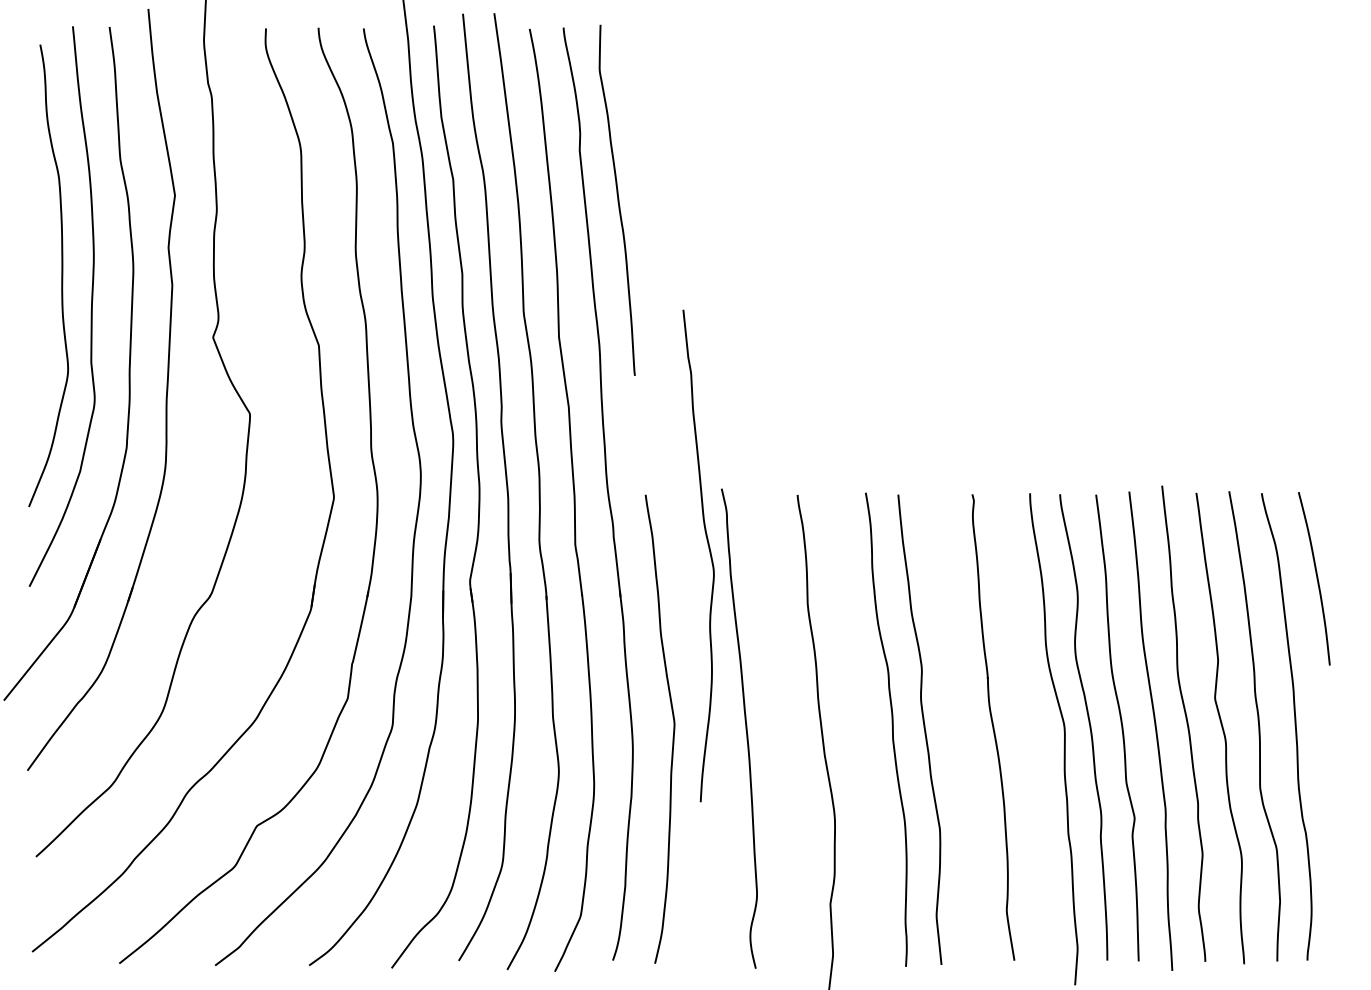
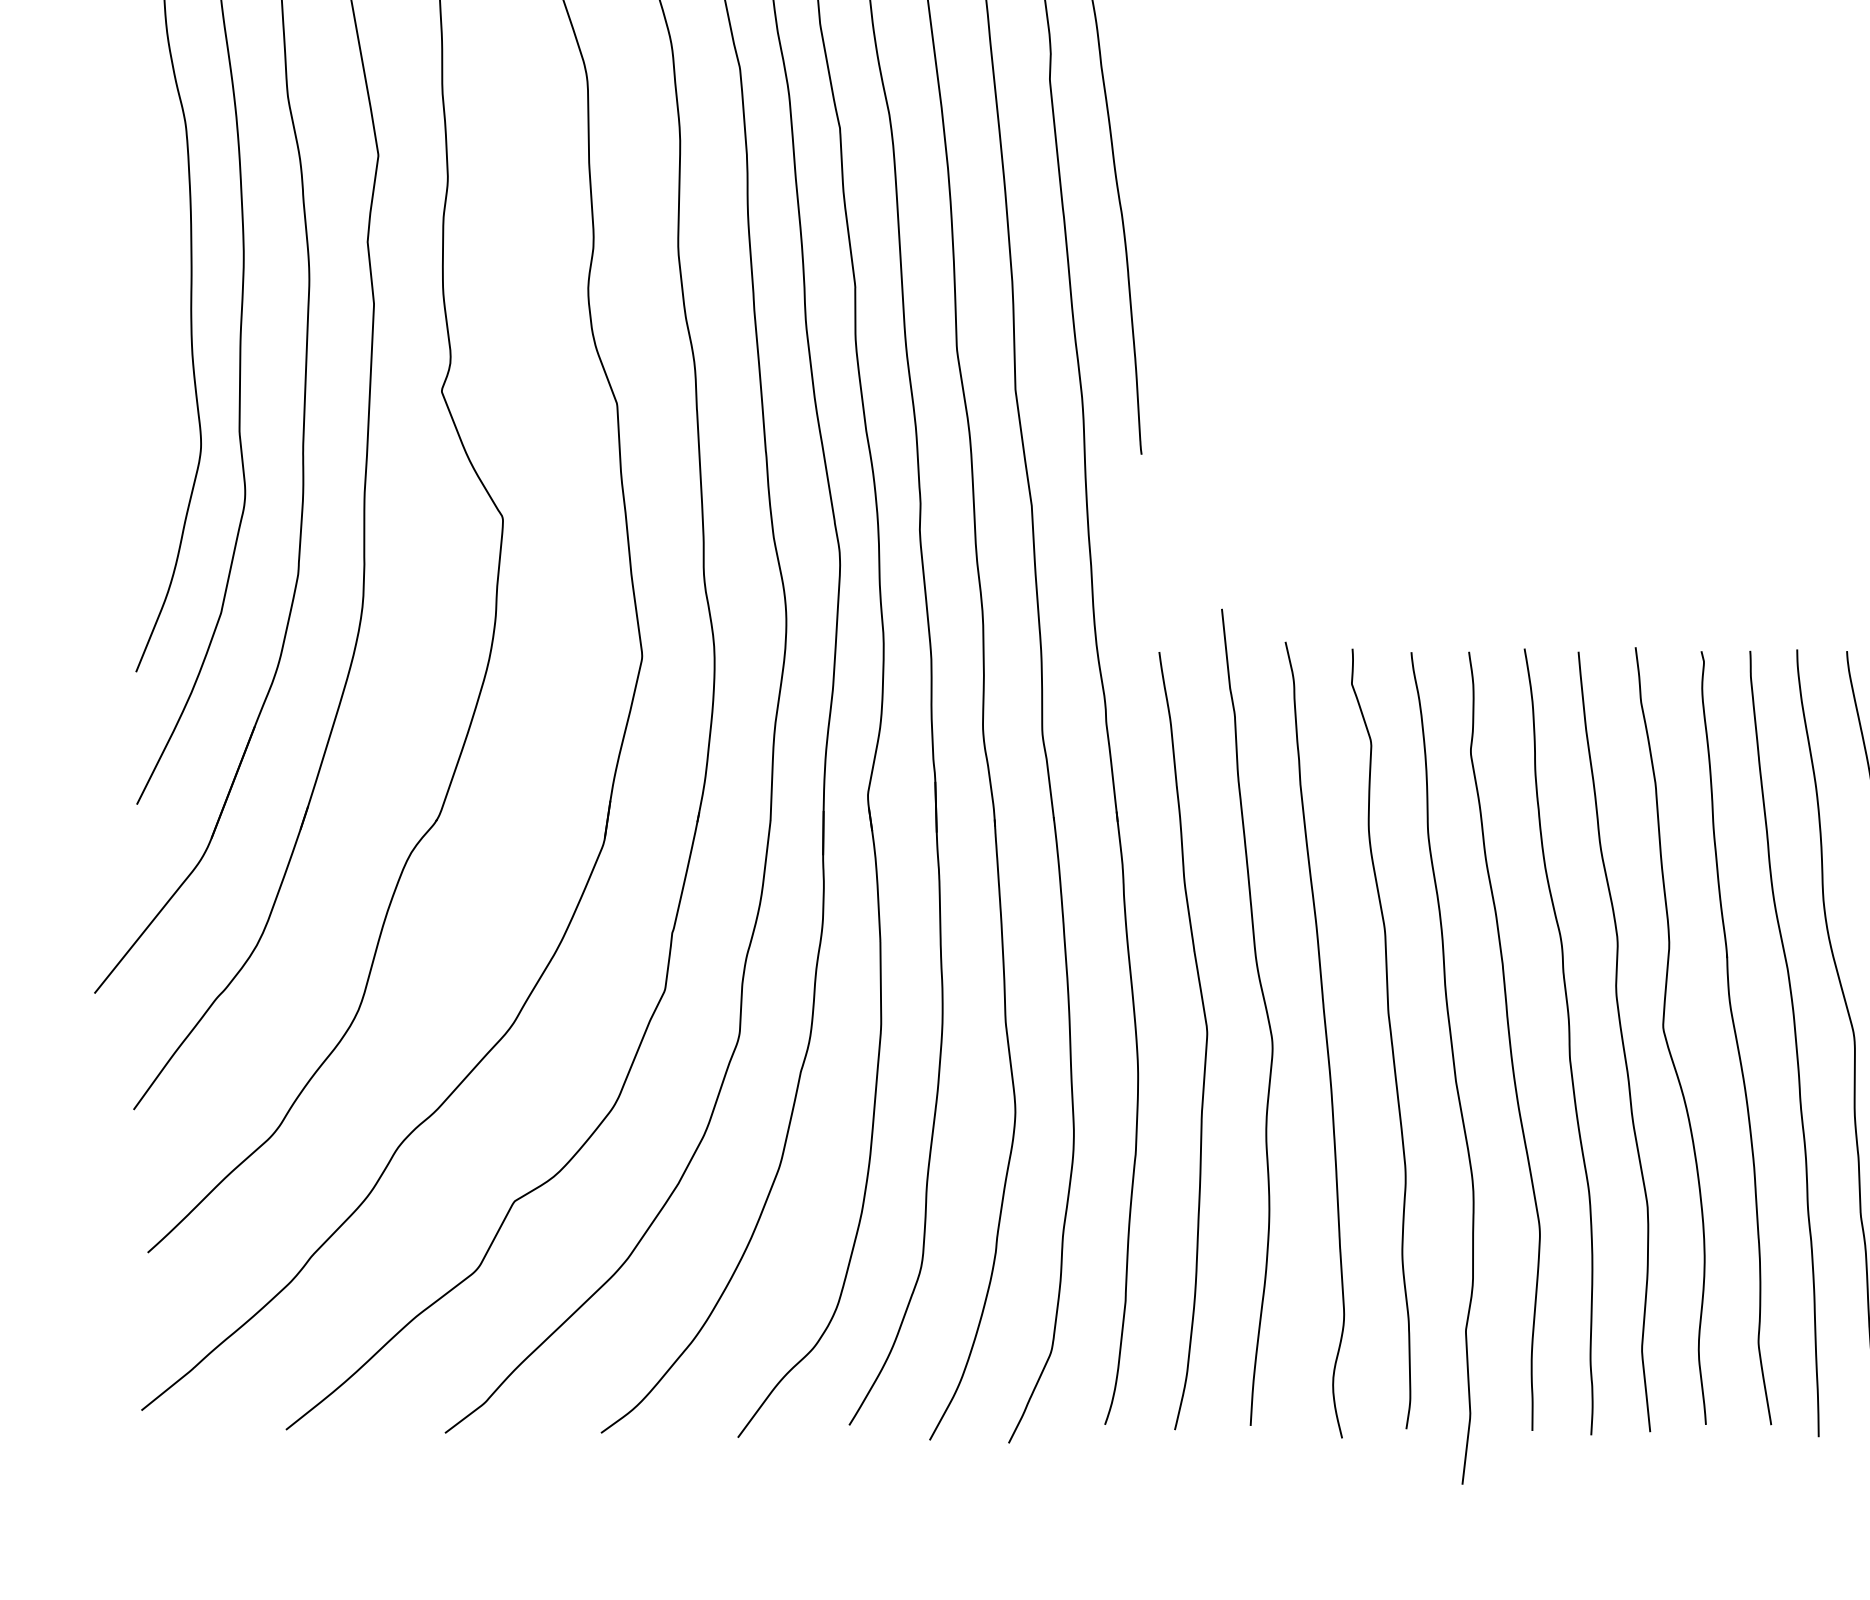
curve: (709, 553) -> (1265, 1013), moved
curve: (951, 725) -> (1666, 1034), added
curve: (784, 727) -> (1389, 1038), added
curve: (855, 727) -> (1507, 1038), added
curve: (1028, 730) -> (1794, 1043), added

